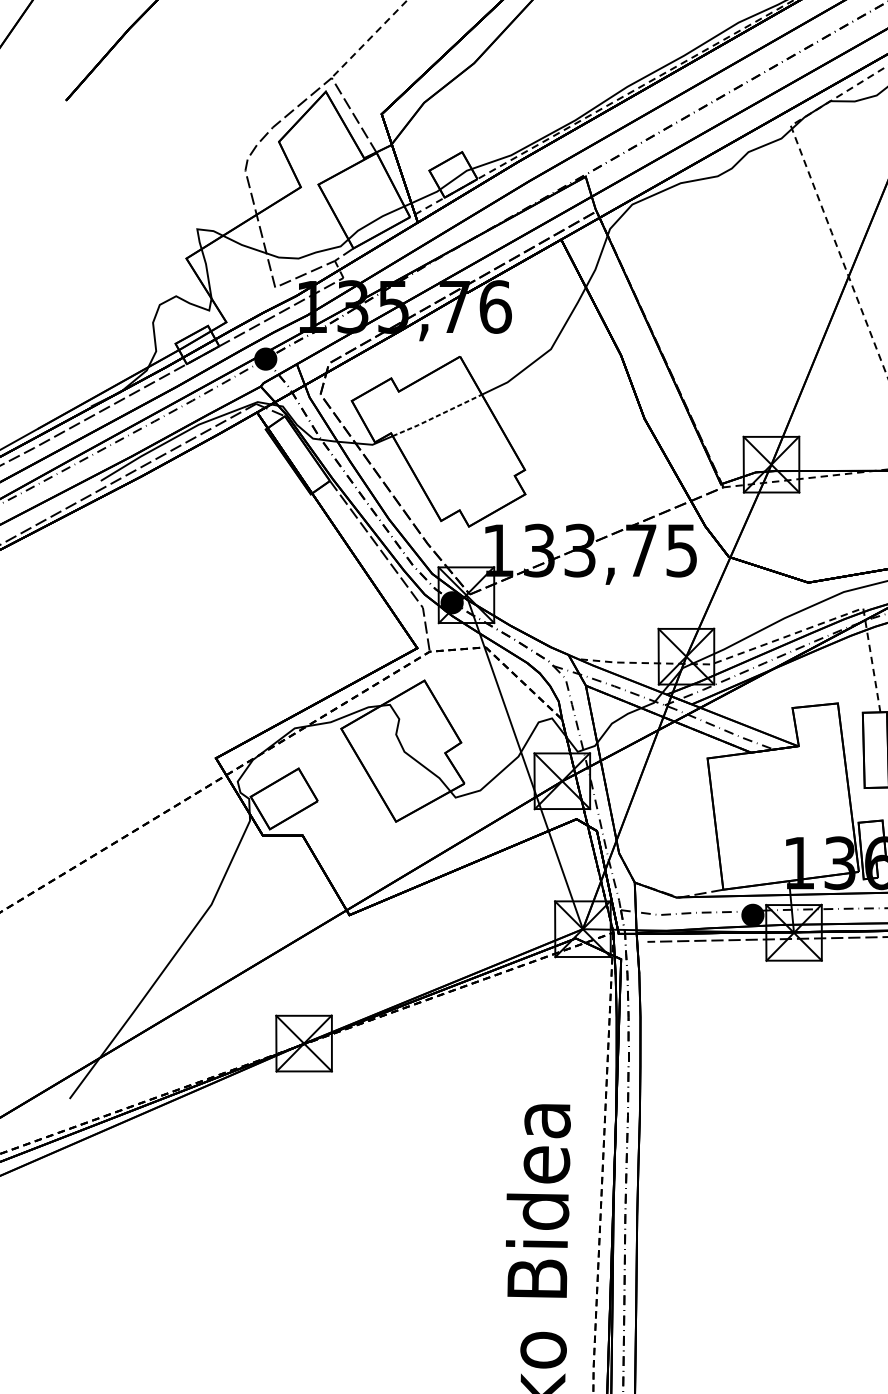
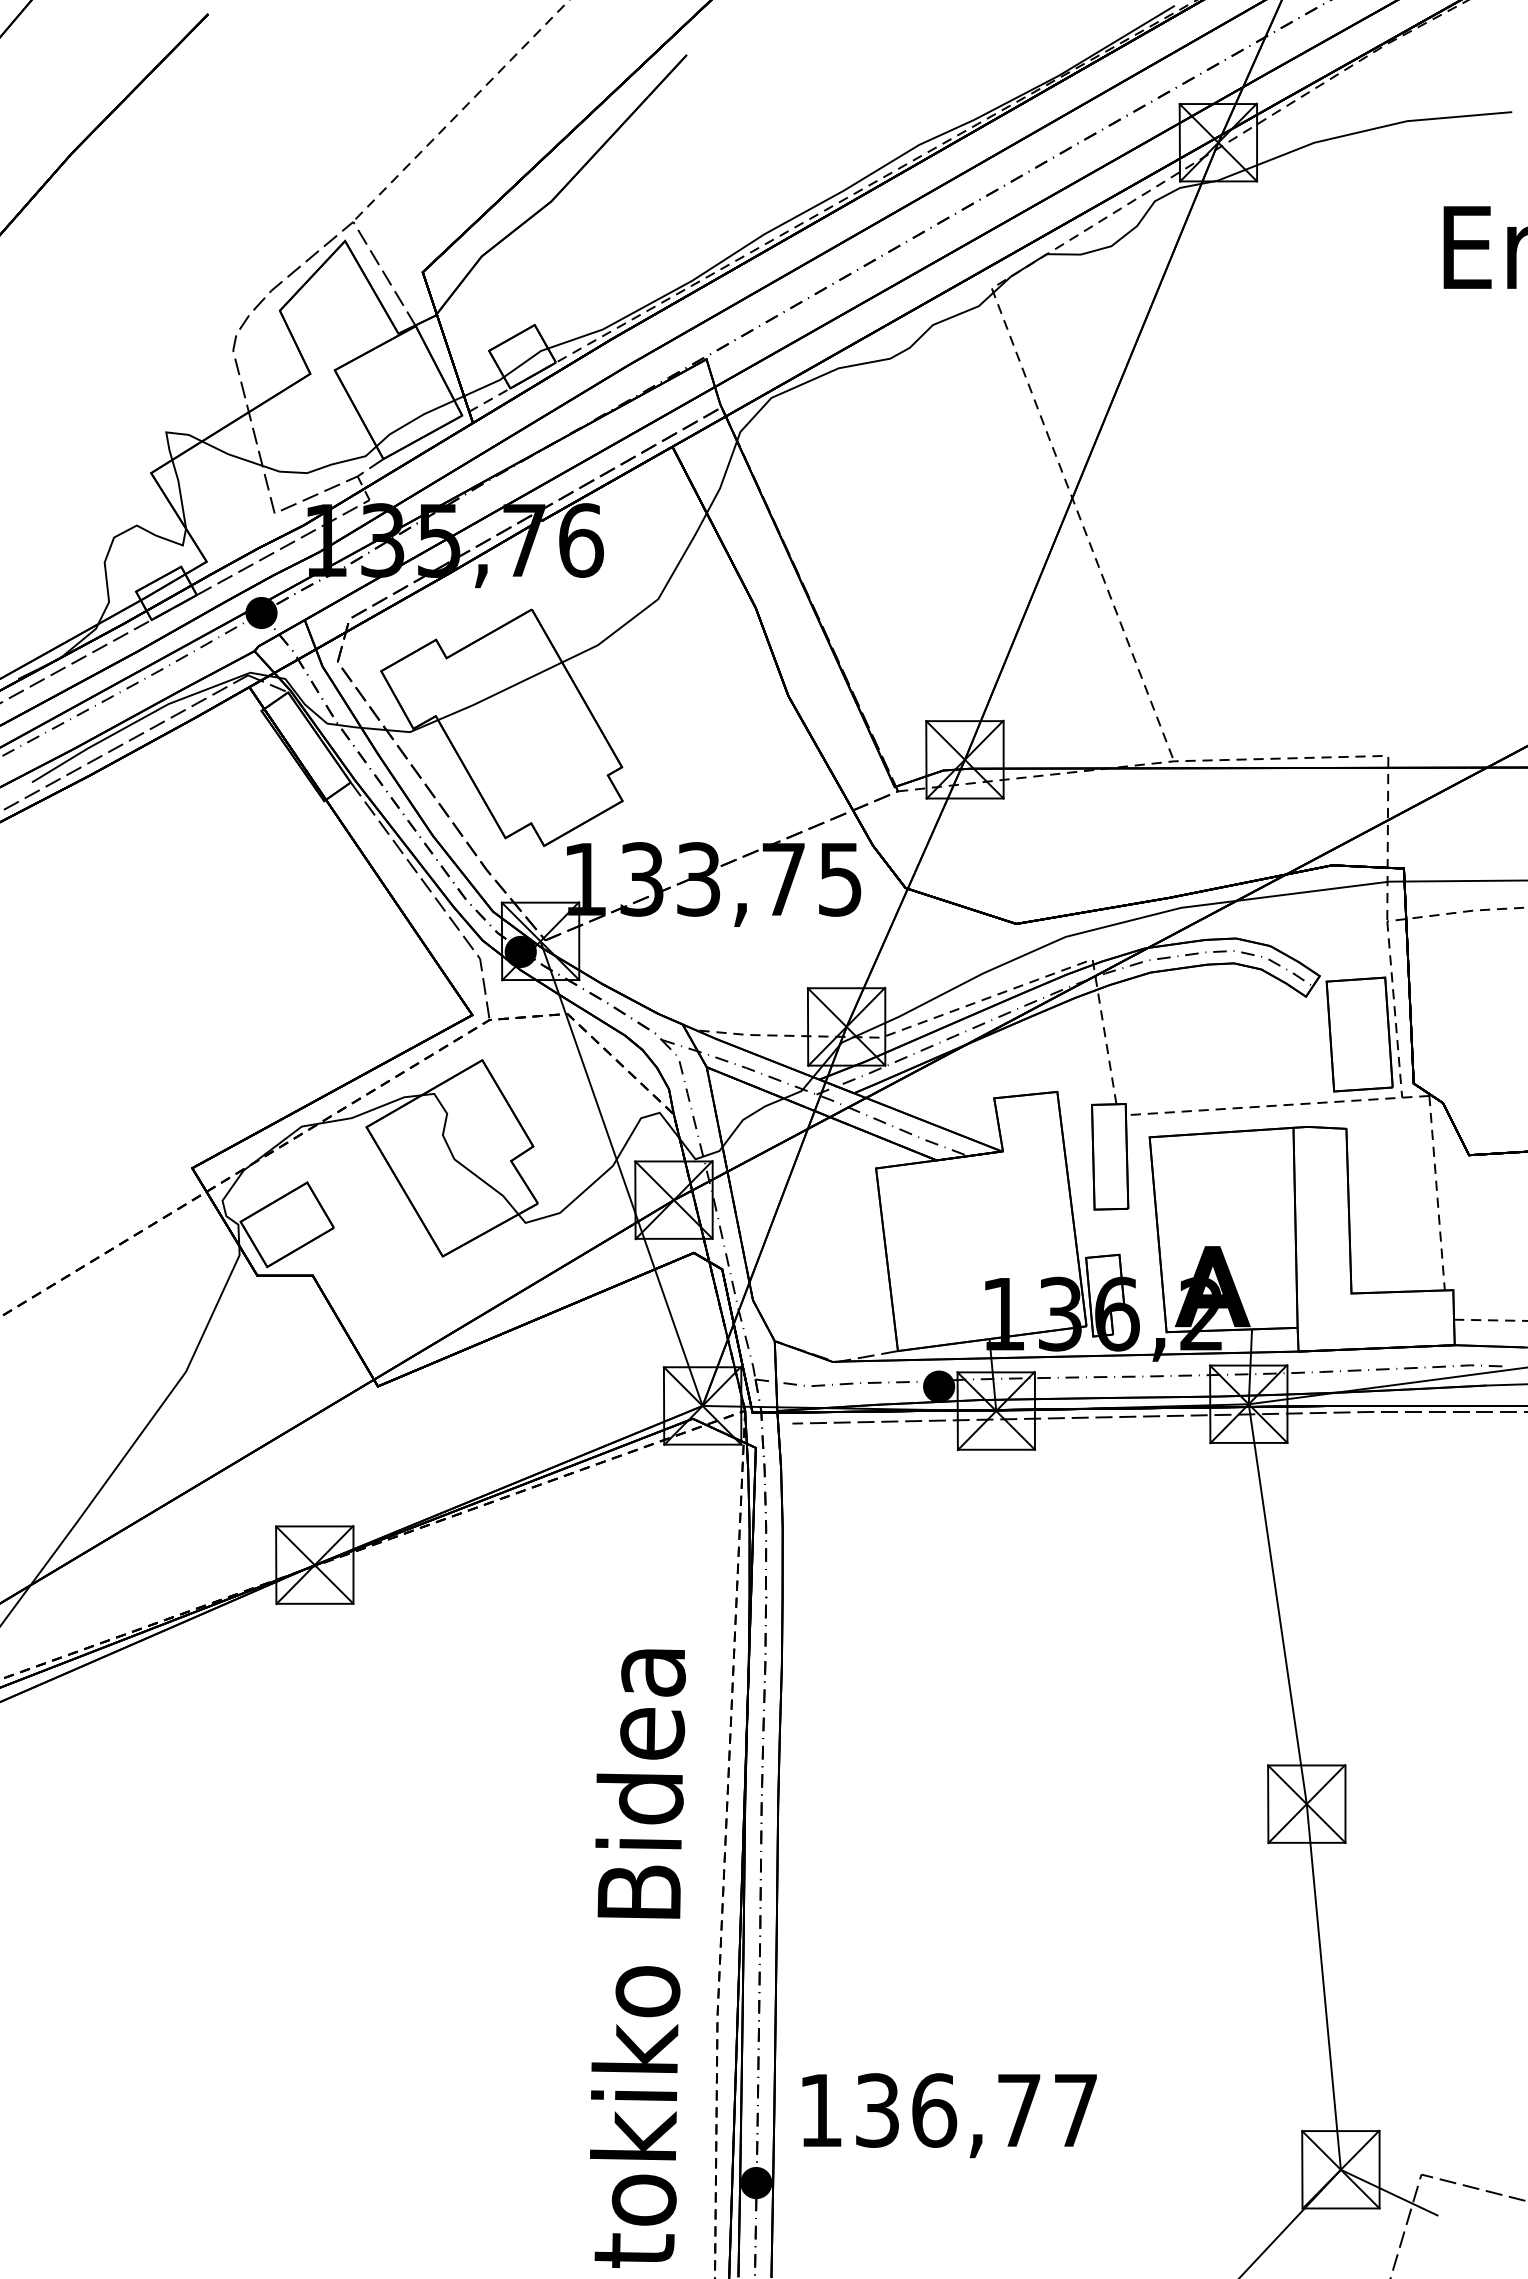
line: (437, 416) -> (500, 692), dashed -> solid

